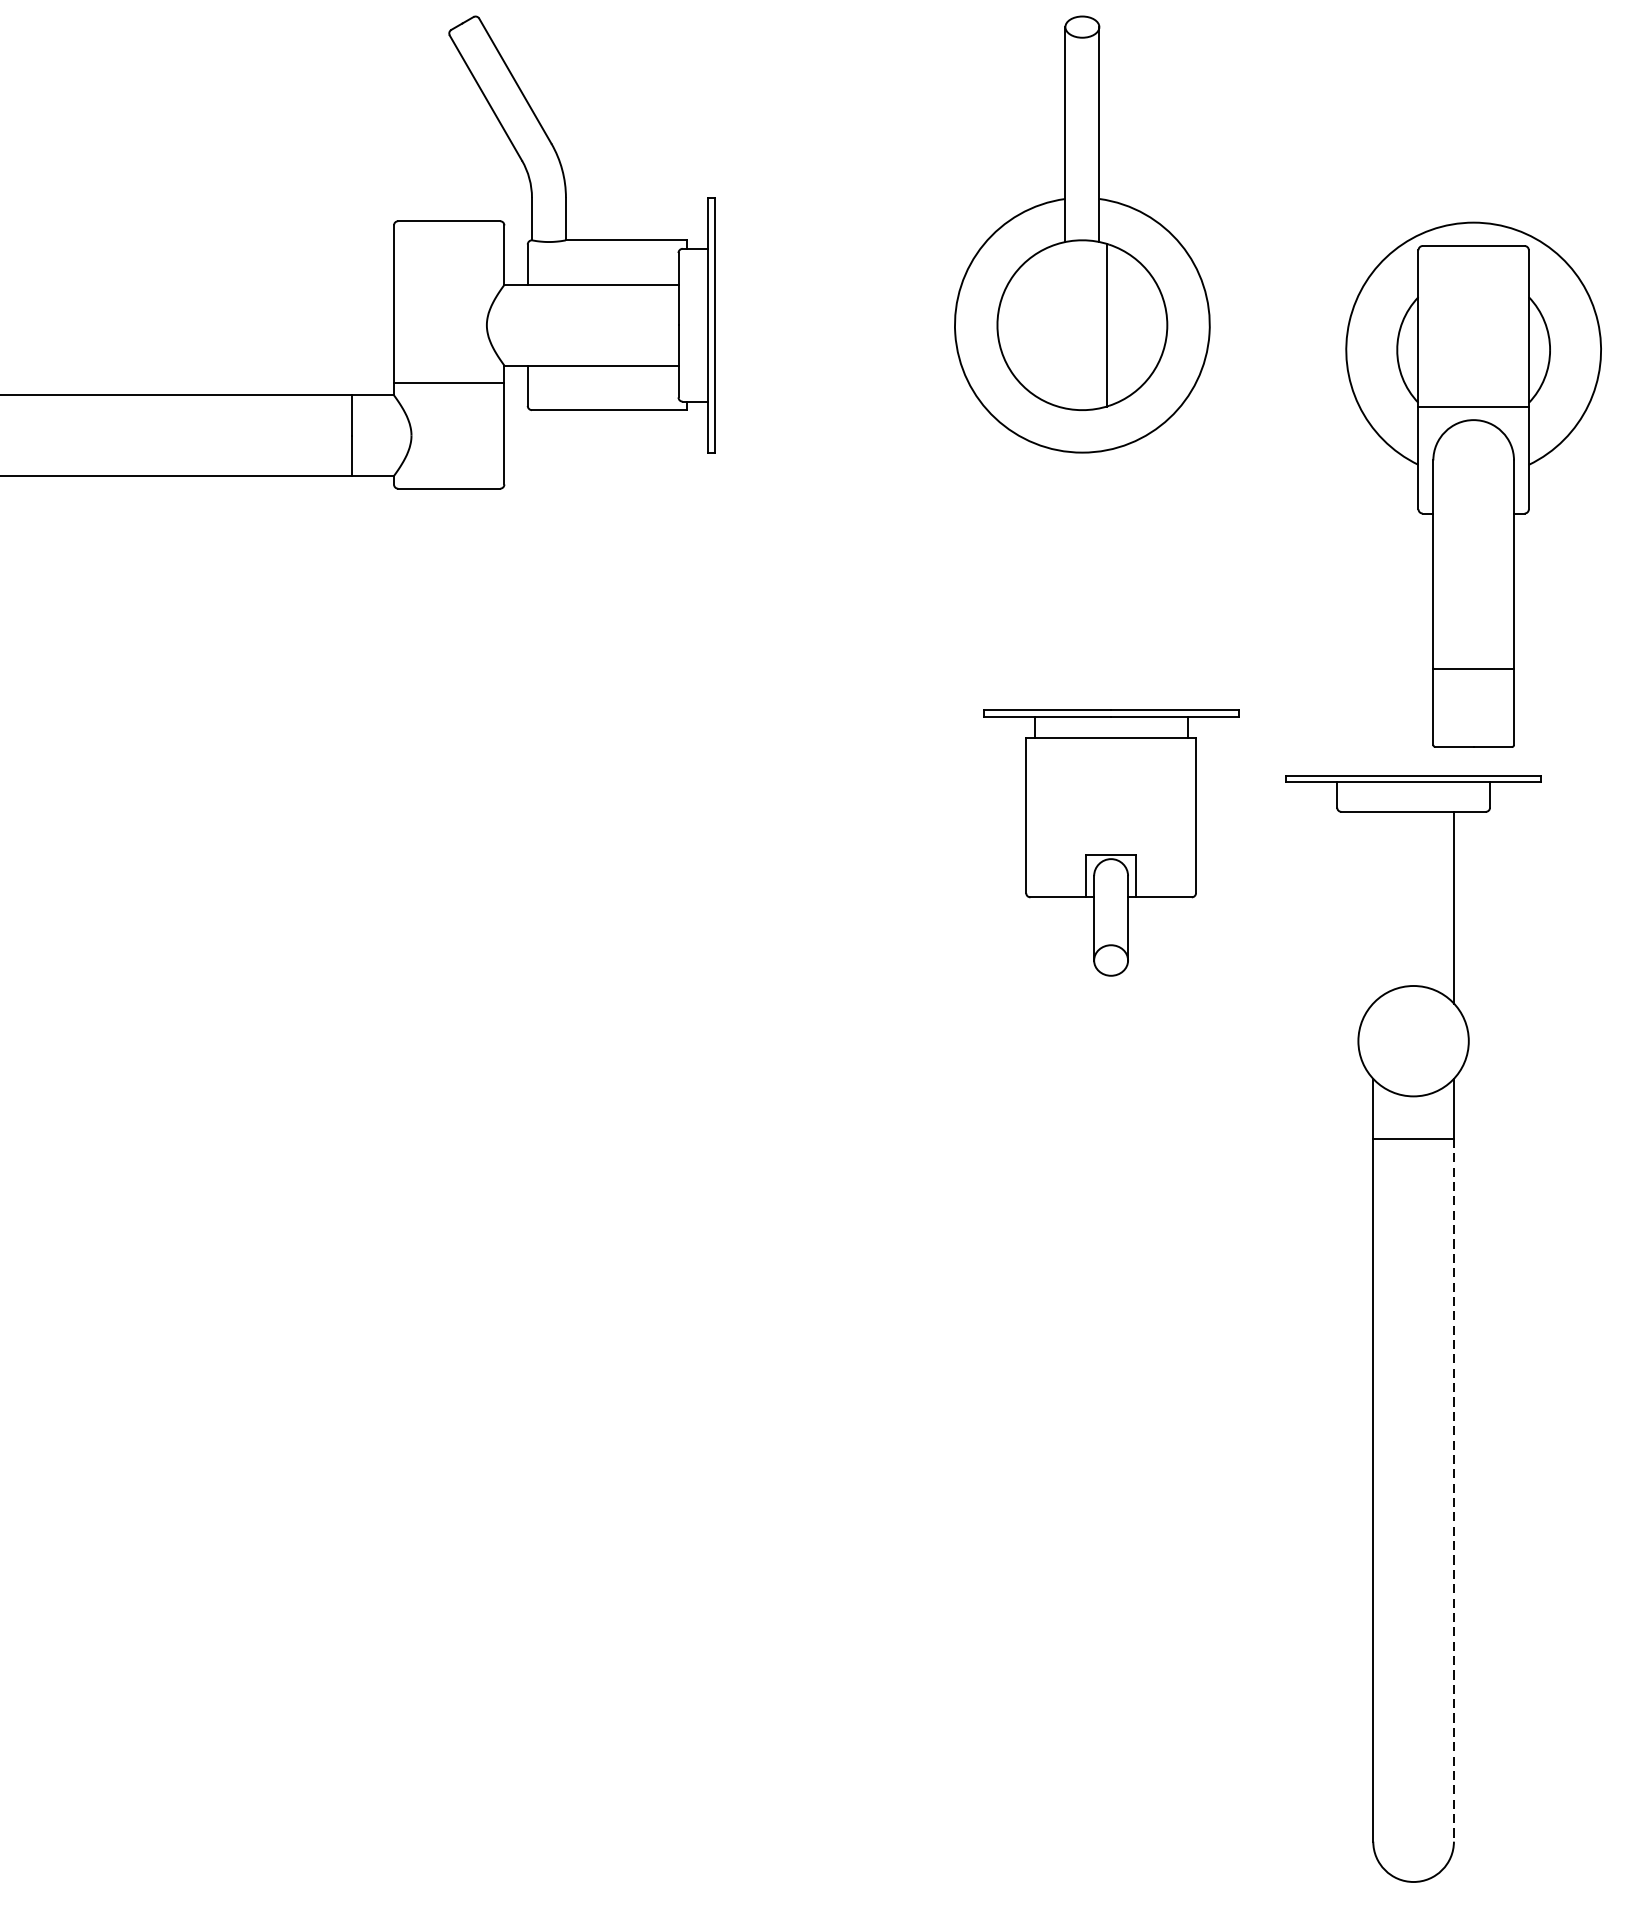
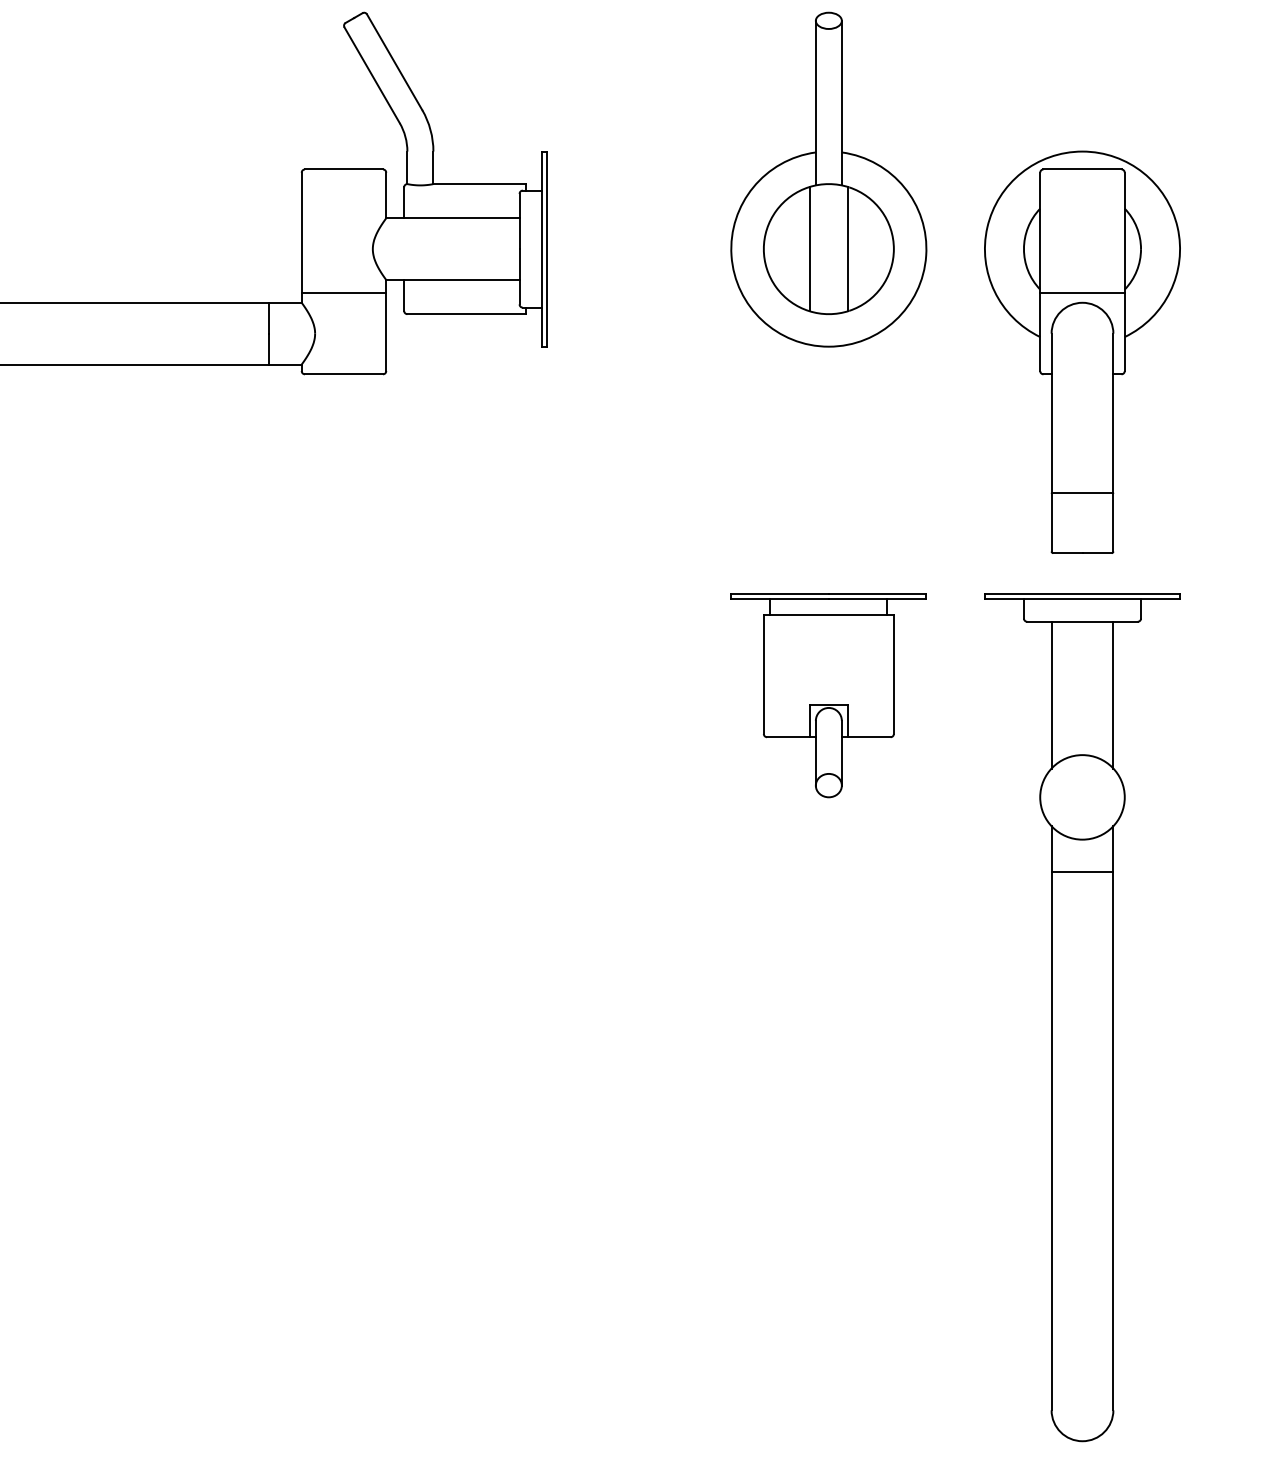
line: (1058, 324) -> (810, 248), added
part: (1473, 483) -> (1082, 351), moved
part: (1110, 842) -> (828, 695), moved
line: (1373, 906) -> (1051, 694), added
line: (1454, 1490) -> (1113, 1141), dashed -> solid

